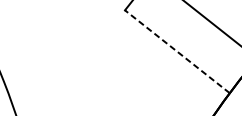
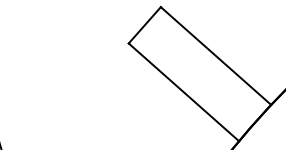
line: (177, 51) -> (183, 92), dashed -> solid

